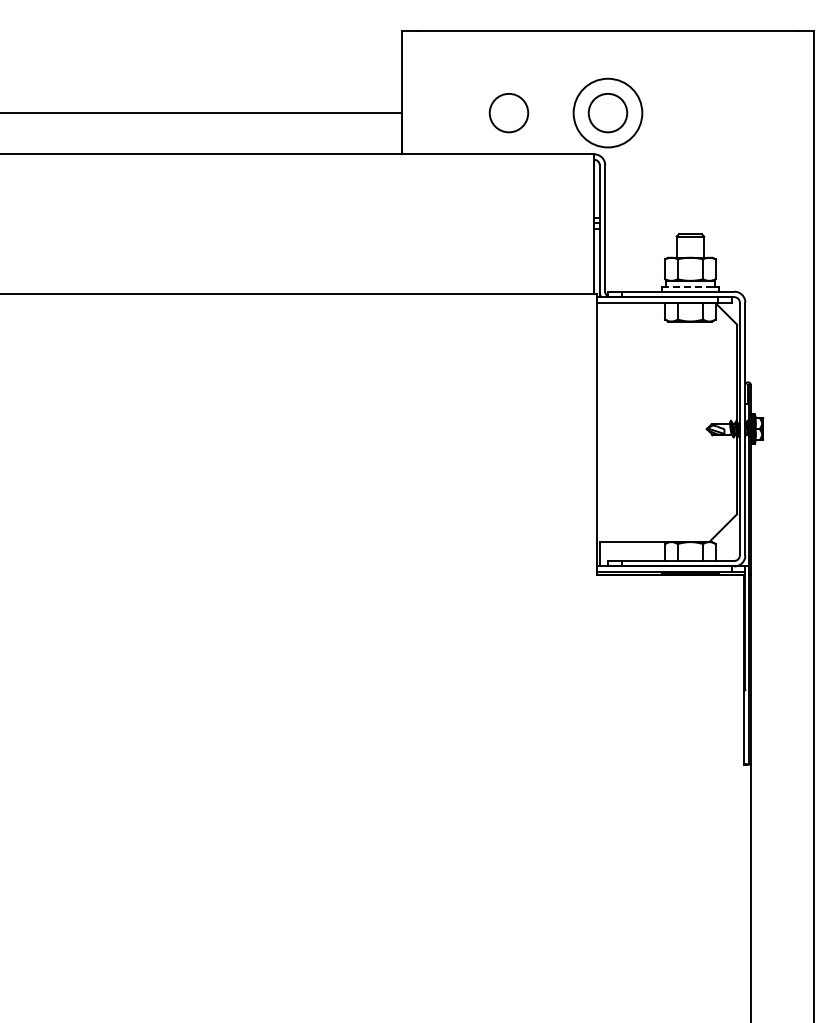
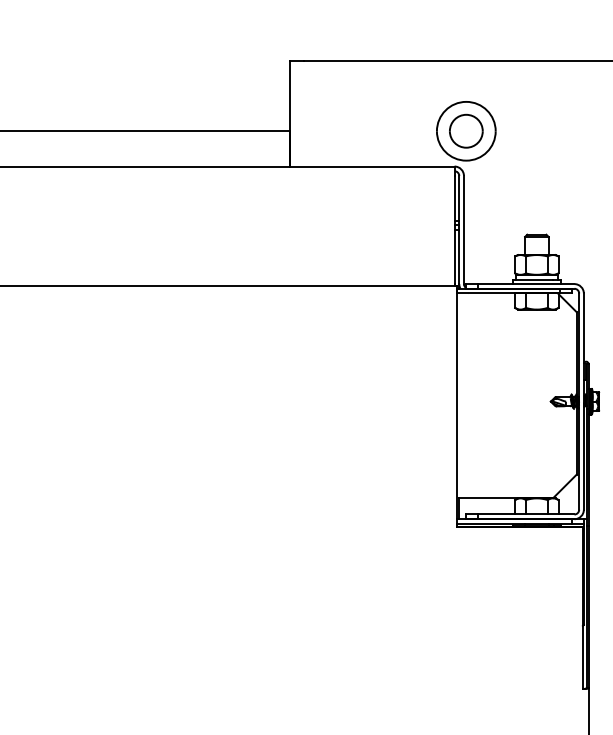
part: (508, 113) -> (381, 131), removed
line: (685, 287) -> (532, 280), dashed -> solid

